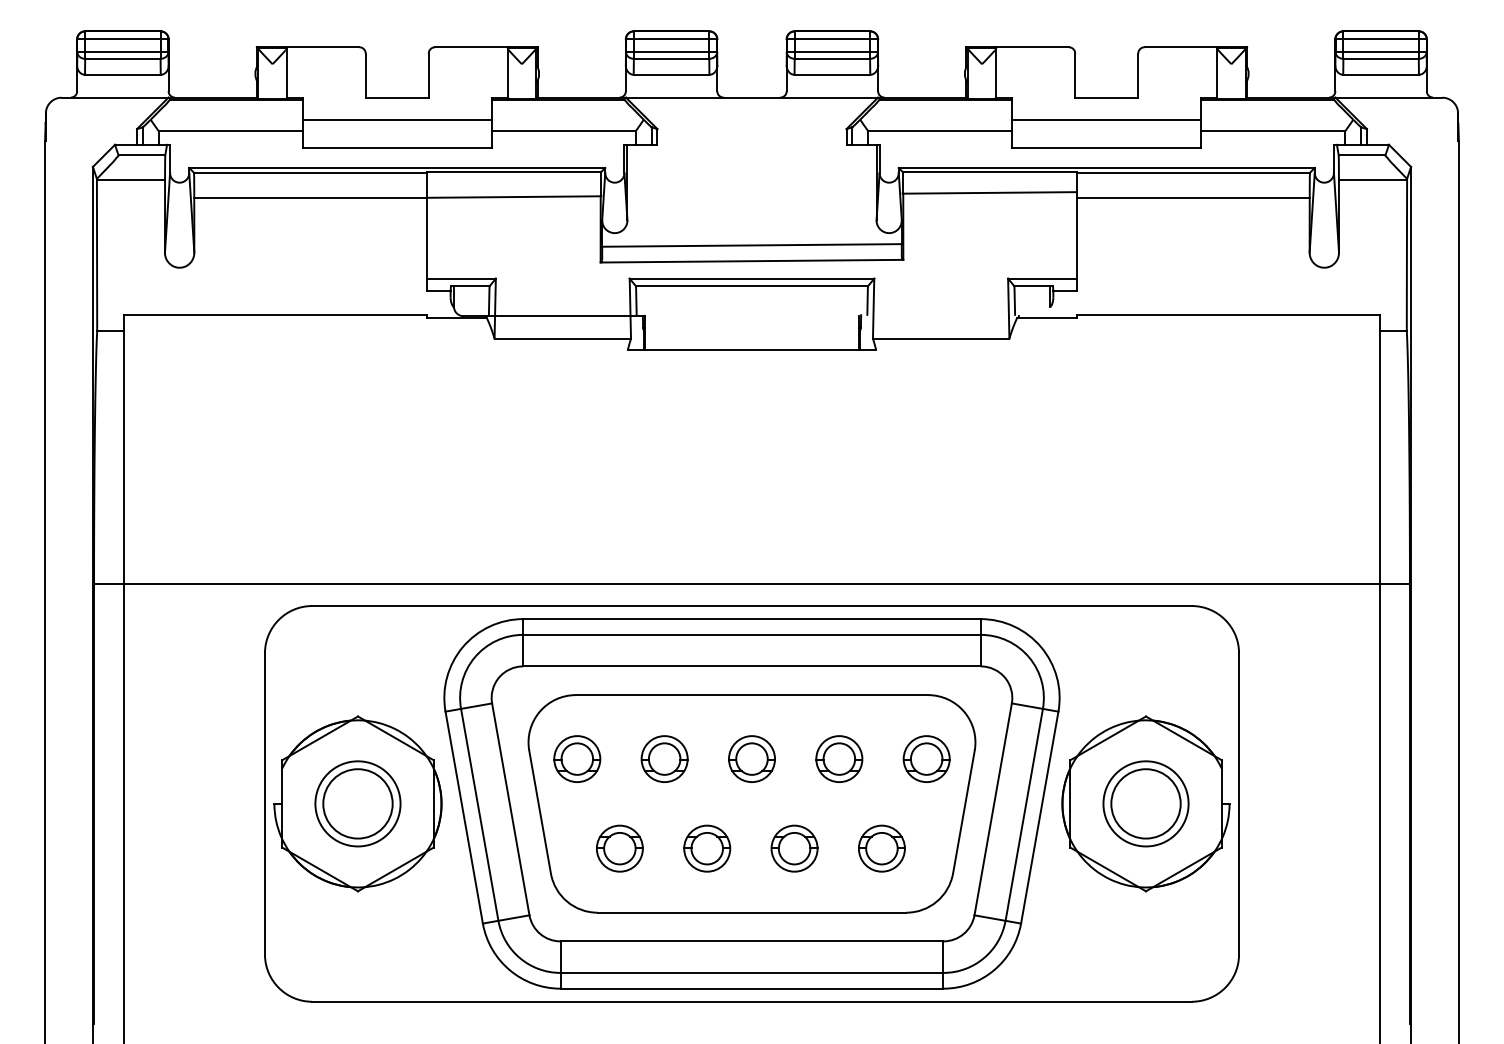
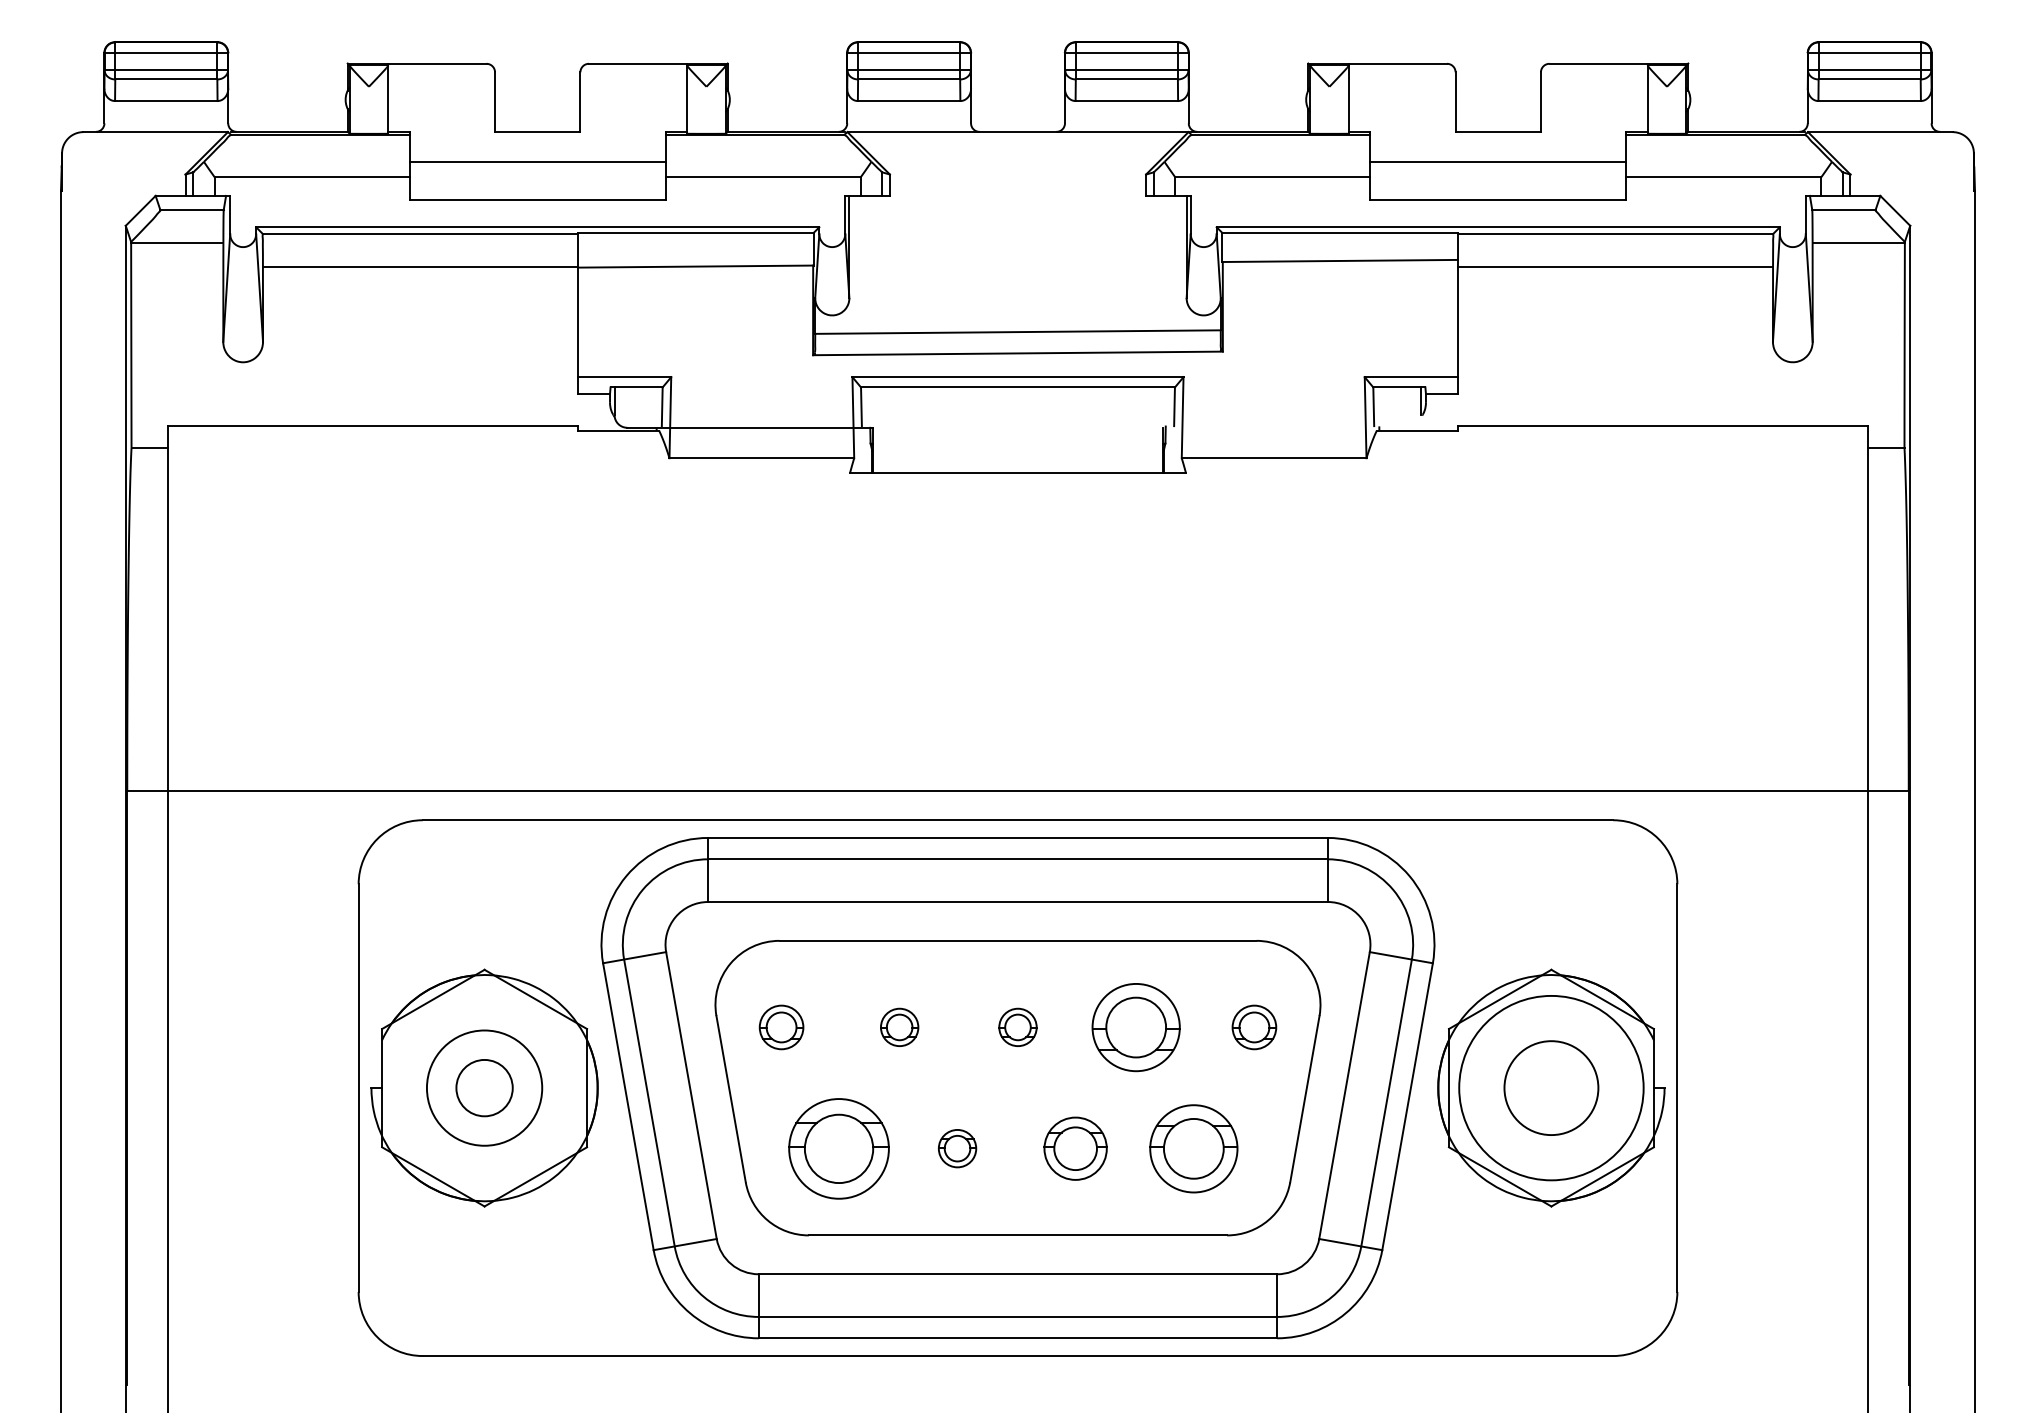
part: (577, 758) -> (781, 1026), size x0.7
part: (664, 758) -> (899, 1026), size x0.6
part: (751, 758) -> (1017, 1026), size x0.6
part: (839, 758) -> (1136, 1026), size x1.4
part: (926, 758) -> (1254, 1026), size x0.7
circle: (357, 803) -> (483, 1087), size x0.6
circle: (1145, 803) -> (1550, 1087), size x1.6
part: (619, 848) -> (838, 1148), size x1.6
part: (707, 848) -> (957, 1148), size x0.6
part: (881, 848) -> (1193, 1148), size x1.4

